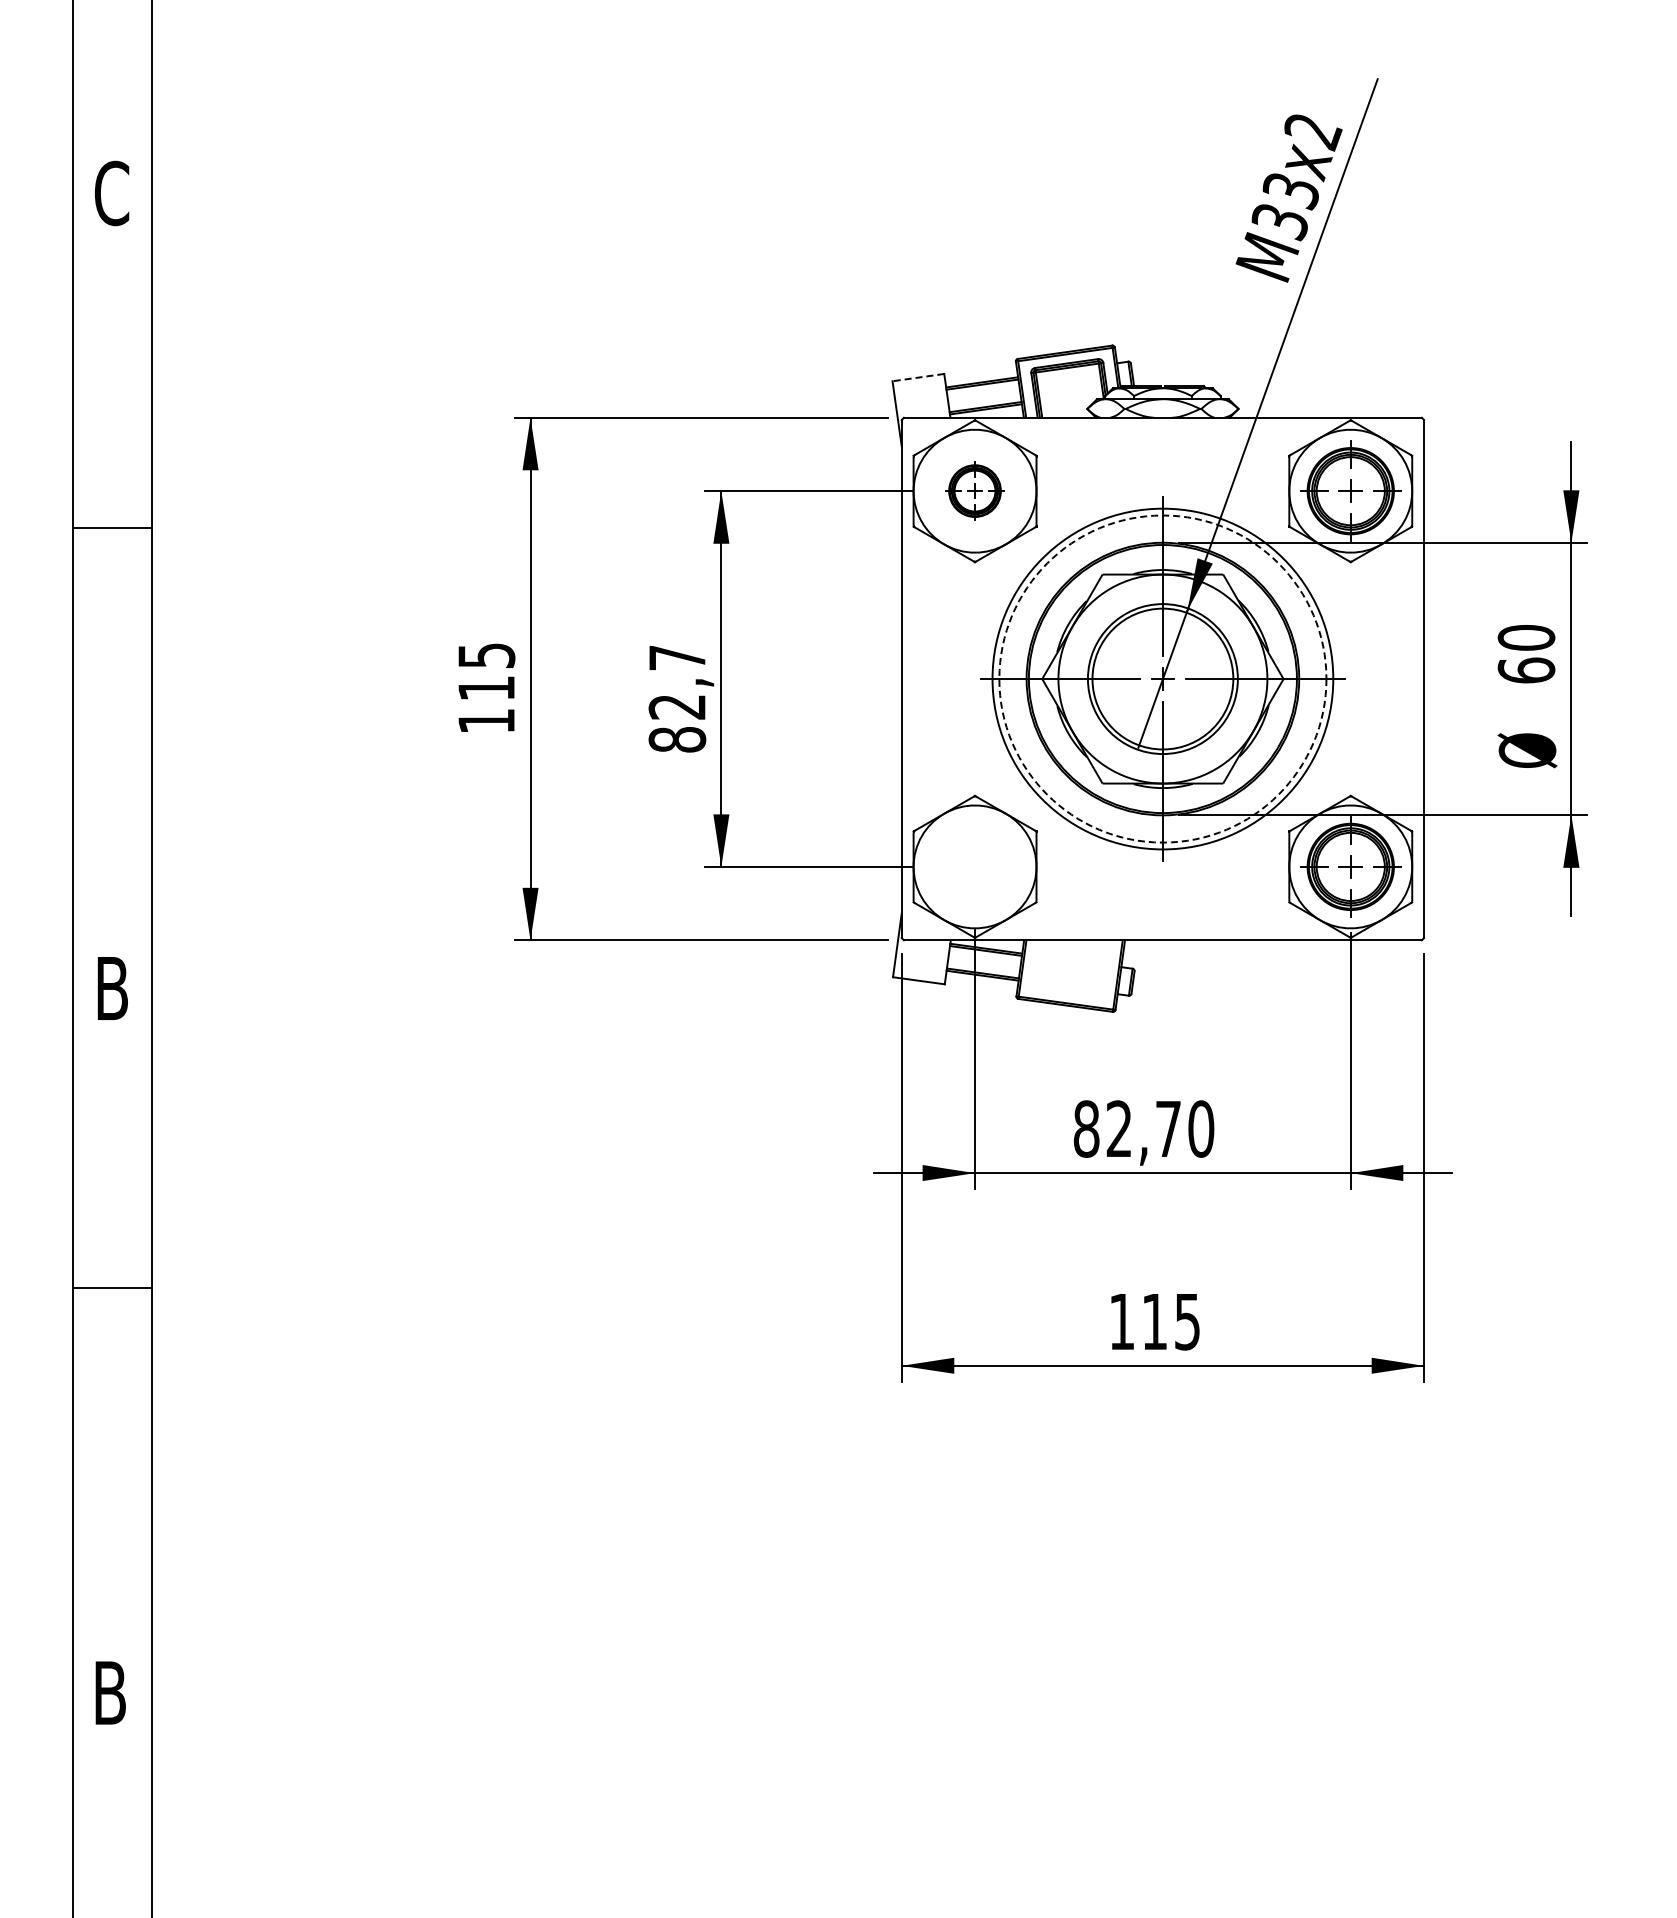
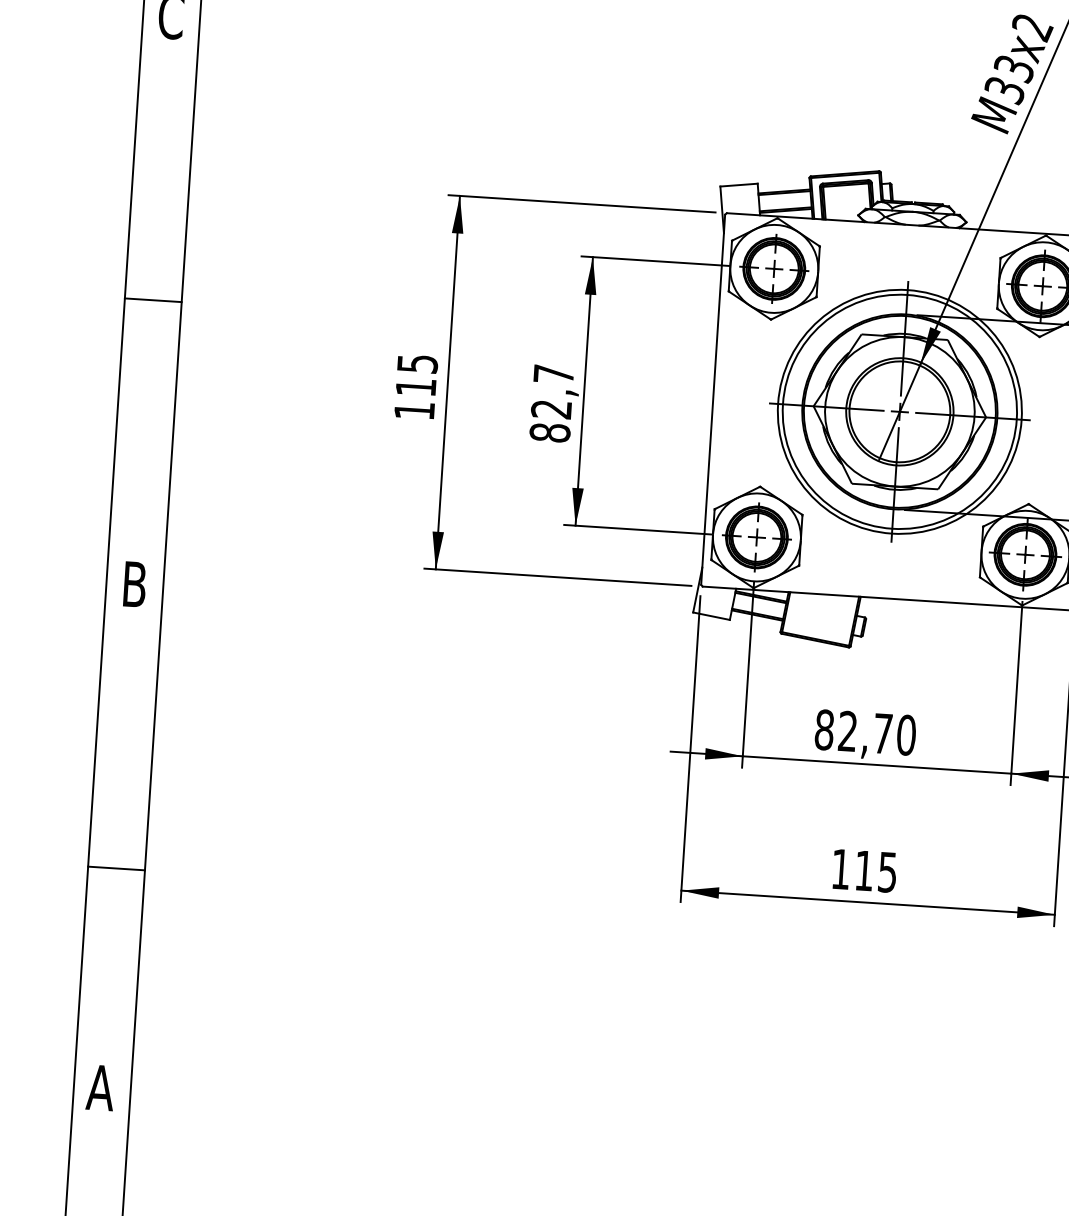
line: (917, 377) -> (738, 184), dashed -> solid
part: (974, 490) -> (773, 268), size x1.67
line: (112, 527) -> (153, 300), moved
circle: (1162, 678) -> (899, 411), dashed -> solid
part: (974, 866) -> (756, 537), added
line: (112, 1287) -> (116, 868), moved
text: (109, 1692) -> (100, 1087), B -> A

